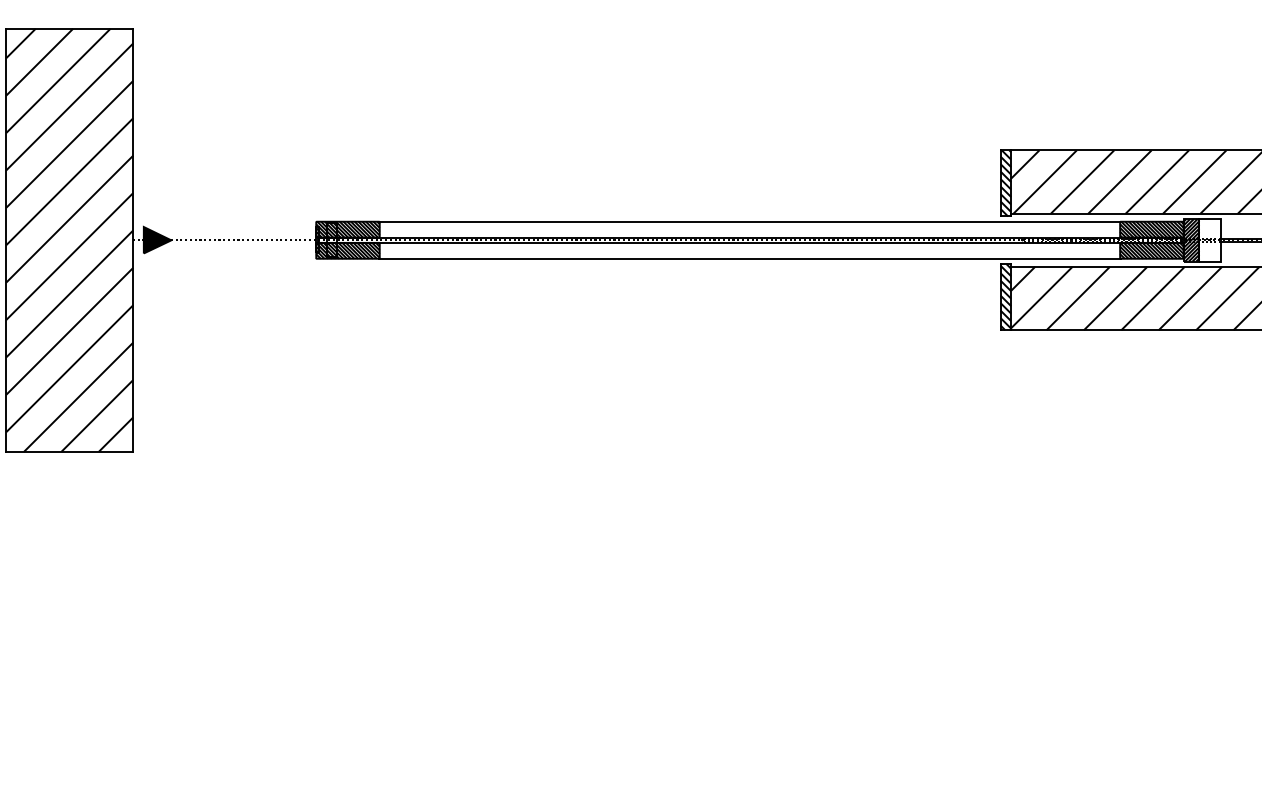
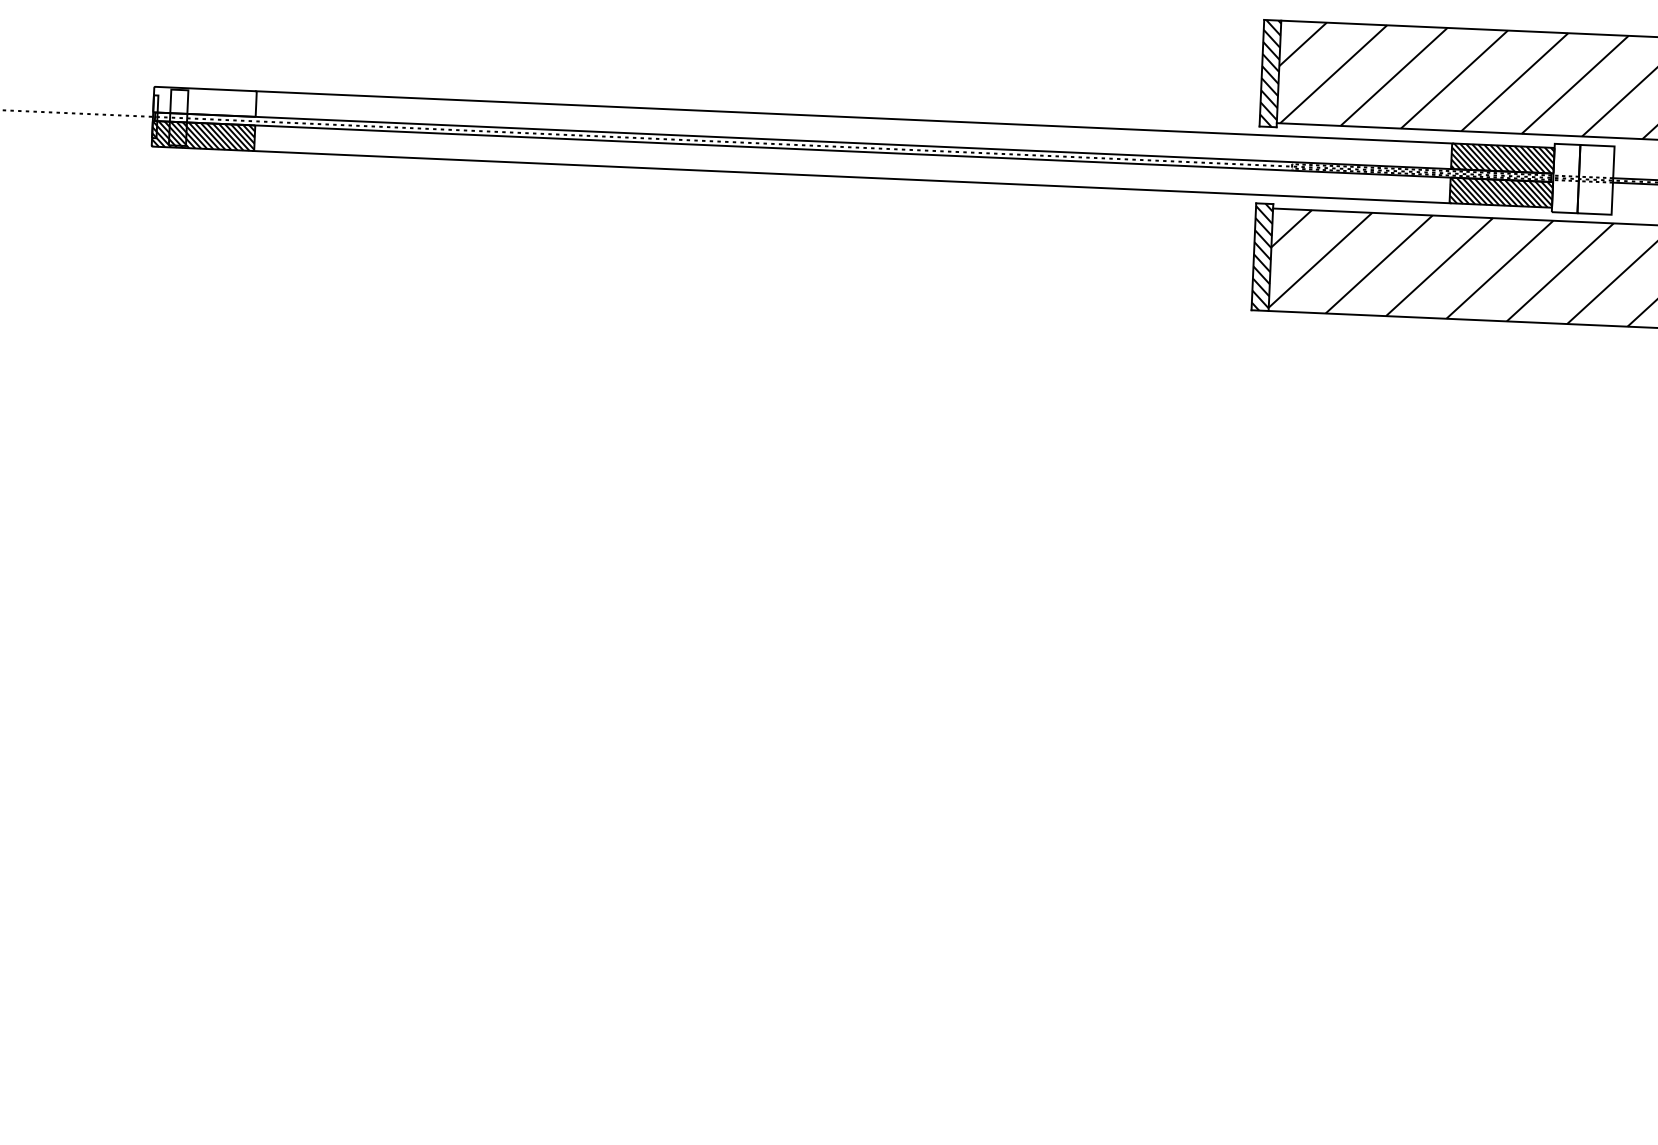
hatch: (347, 229) -> (204, 101), removed
hatch: (1191, 240) -> (1566, 178), removed

